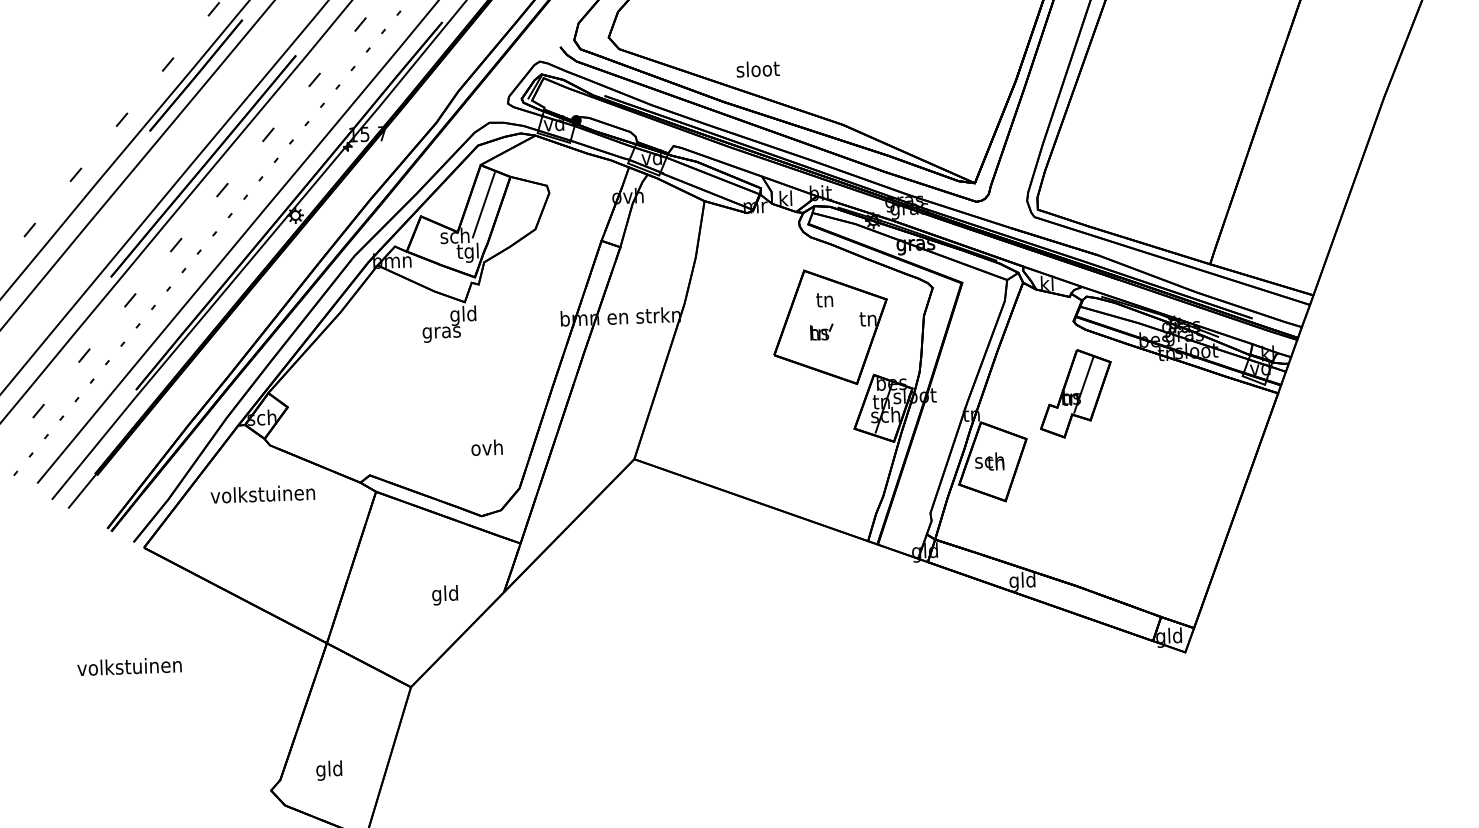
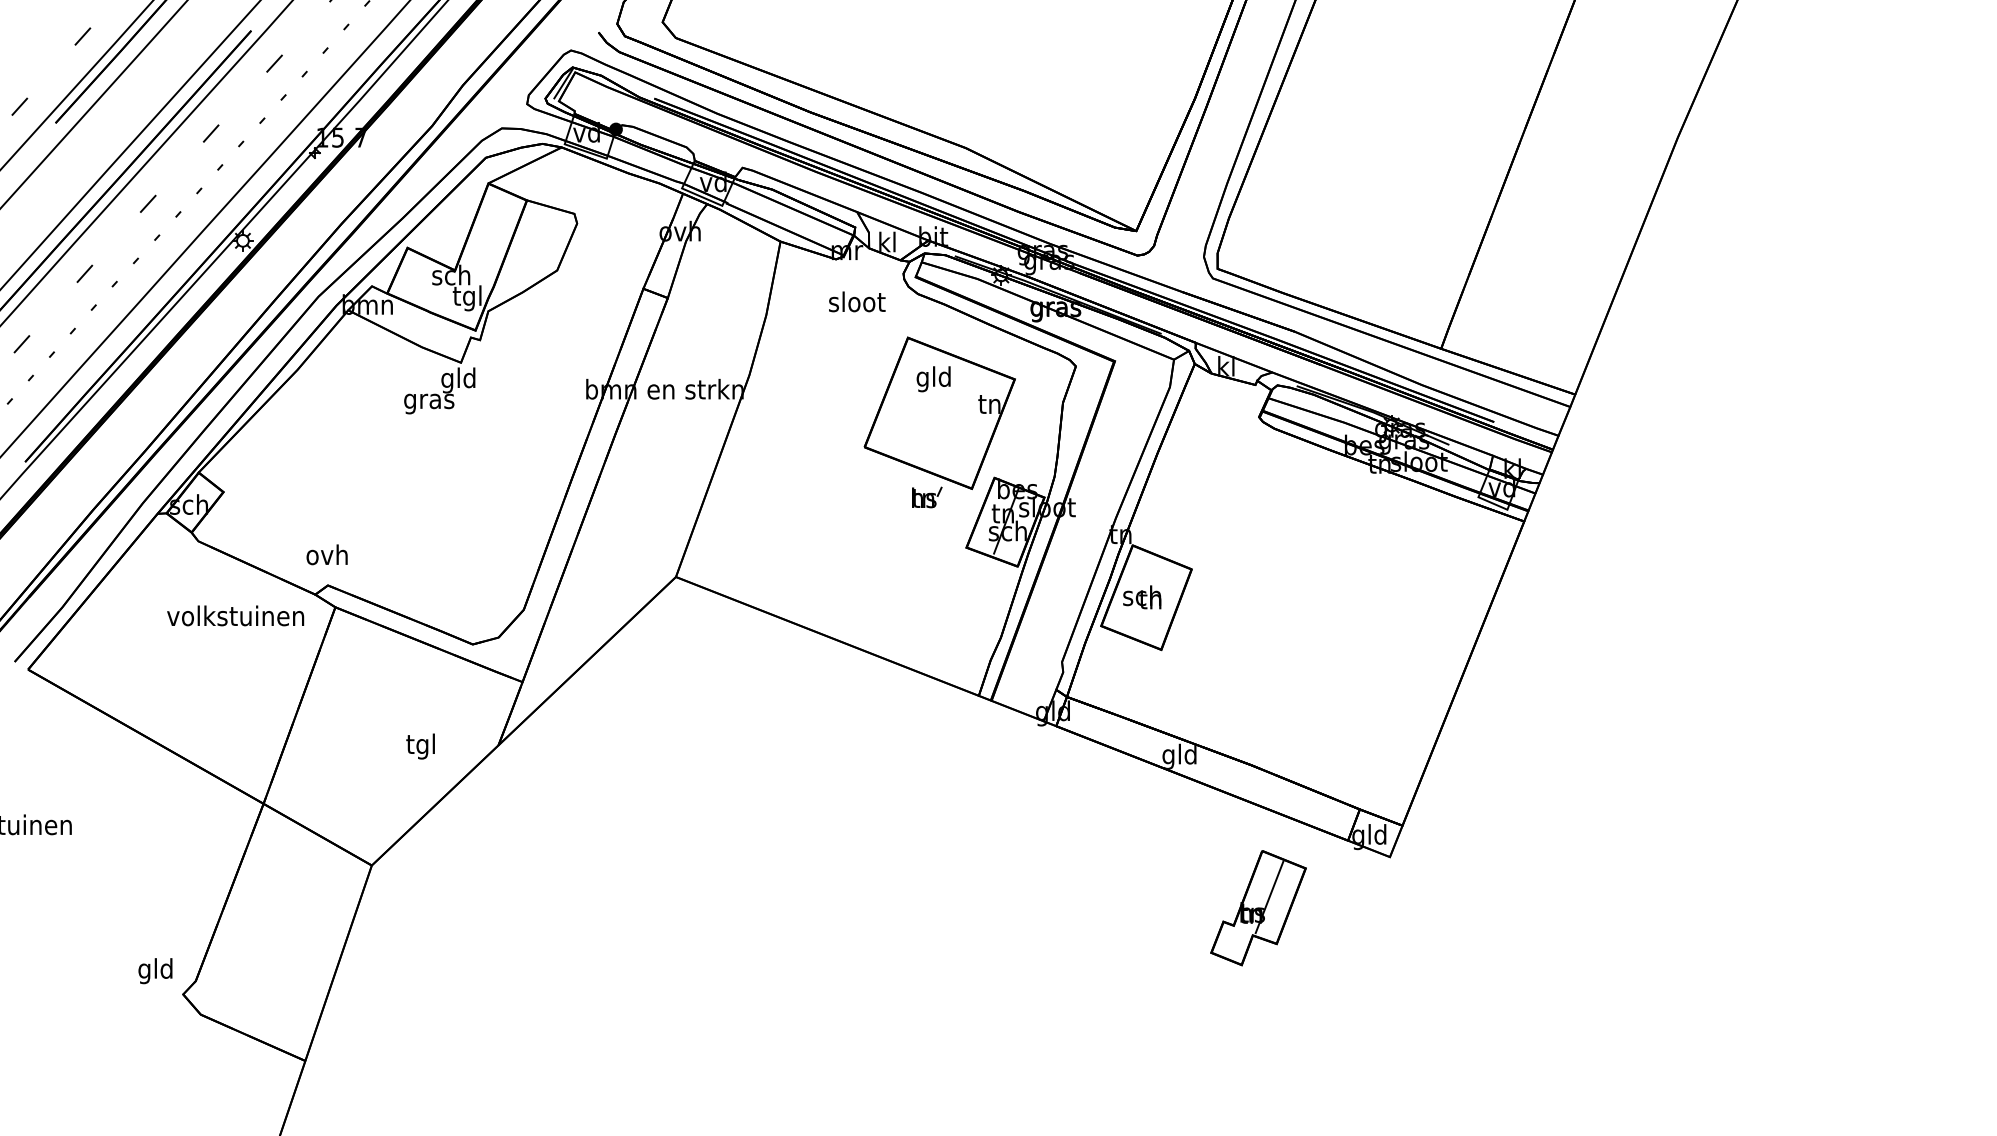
text: (758, 68) -> (857, 301), moved
line: (483, 205) -> (490, 236), removed
text: (824, 301) -> (933, 379), tn -> gld
part: (822, 332) -> (927, 497), moved
part: (1075, 393) -> (1258, 908), moved
text: (486, 447) -> (326, 554), moved
text: (262, 493) -> (235, 615), moved
text: (444, 595) -> (420, 746), gld -> tgl
text: (329, 770) -> (155, 971), moved

